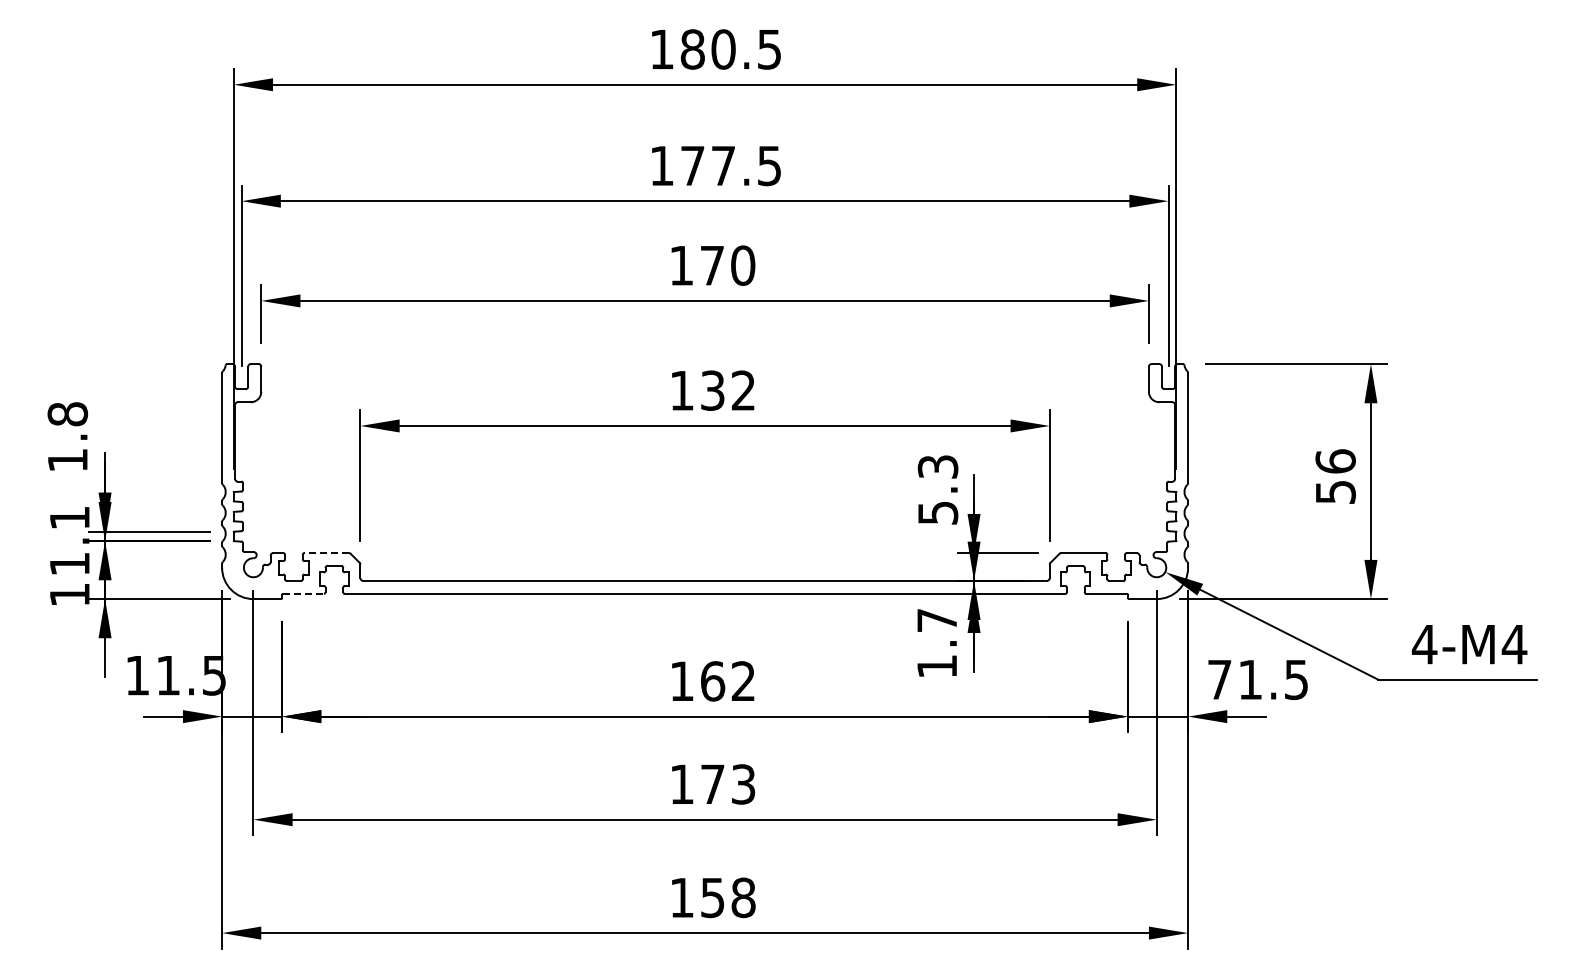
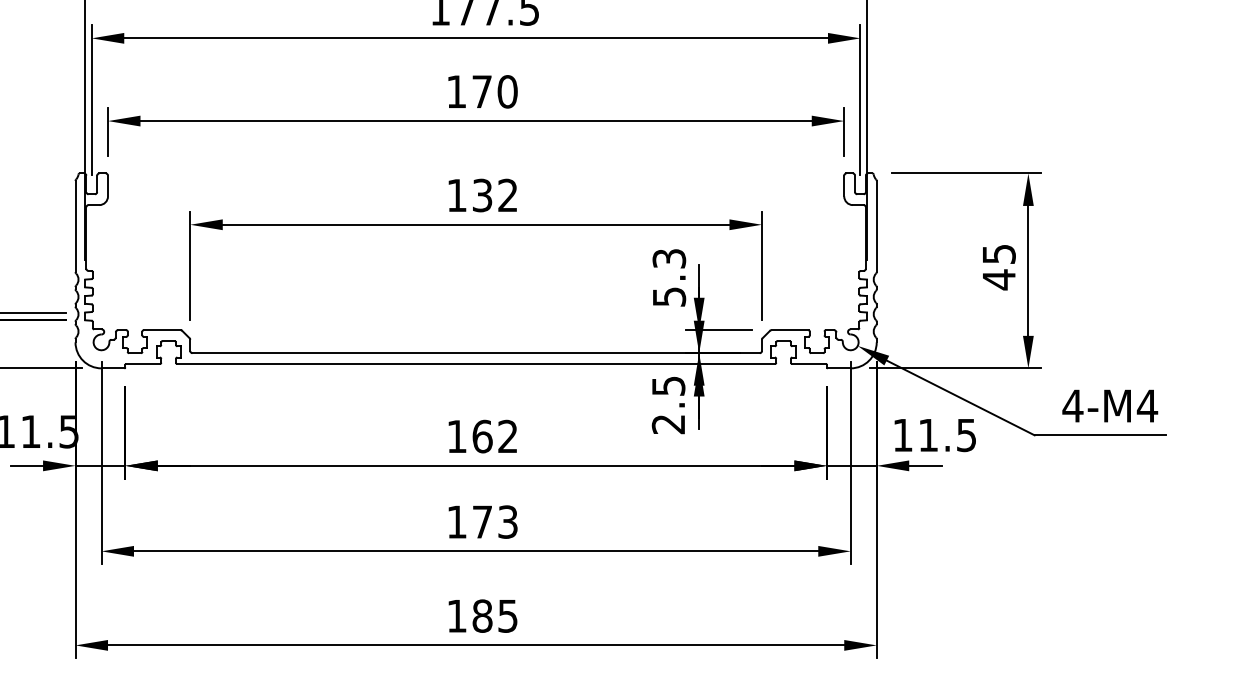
text: (1335, 477) -> (998, 267), 56 -> 45
line: (326, 553) -> (162, 330), dashed -> solid
line: (304, 593) -> (143, 363), dashed -> solid
text: (937, 643) -> (668, 405), 1.7 -> 2.5
text: (1219, 679) -> (902, 435), 71.5 -> 11.5
text: (727, 897) -> (494, 615), 158 -> 185

